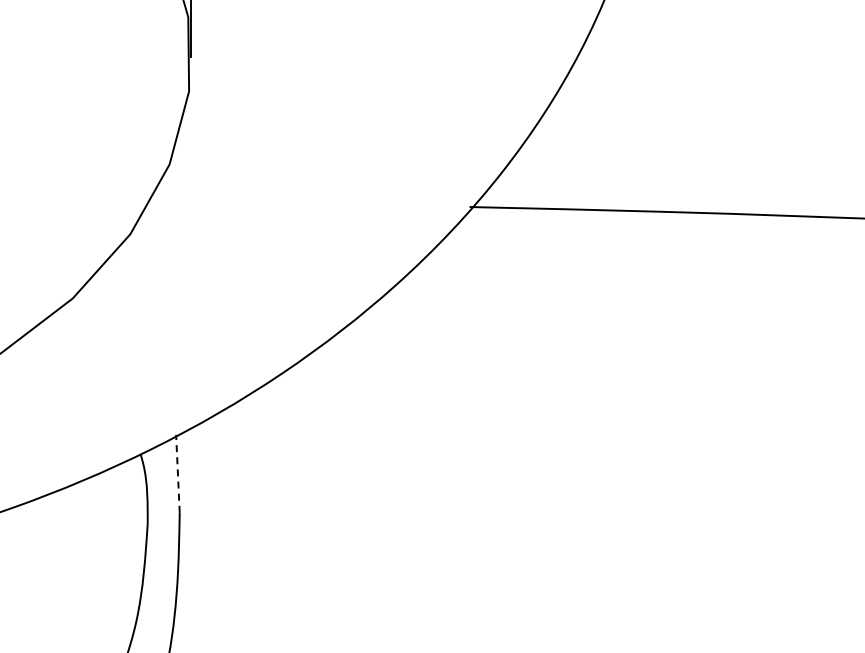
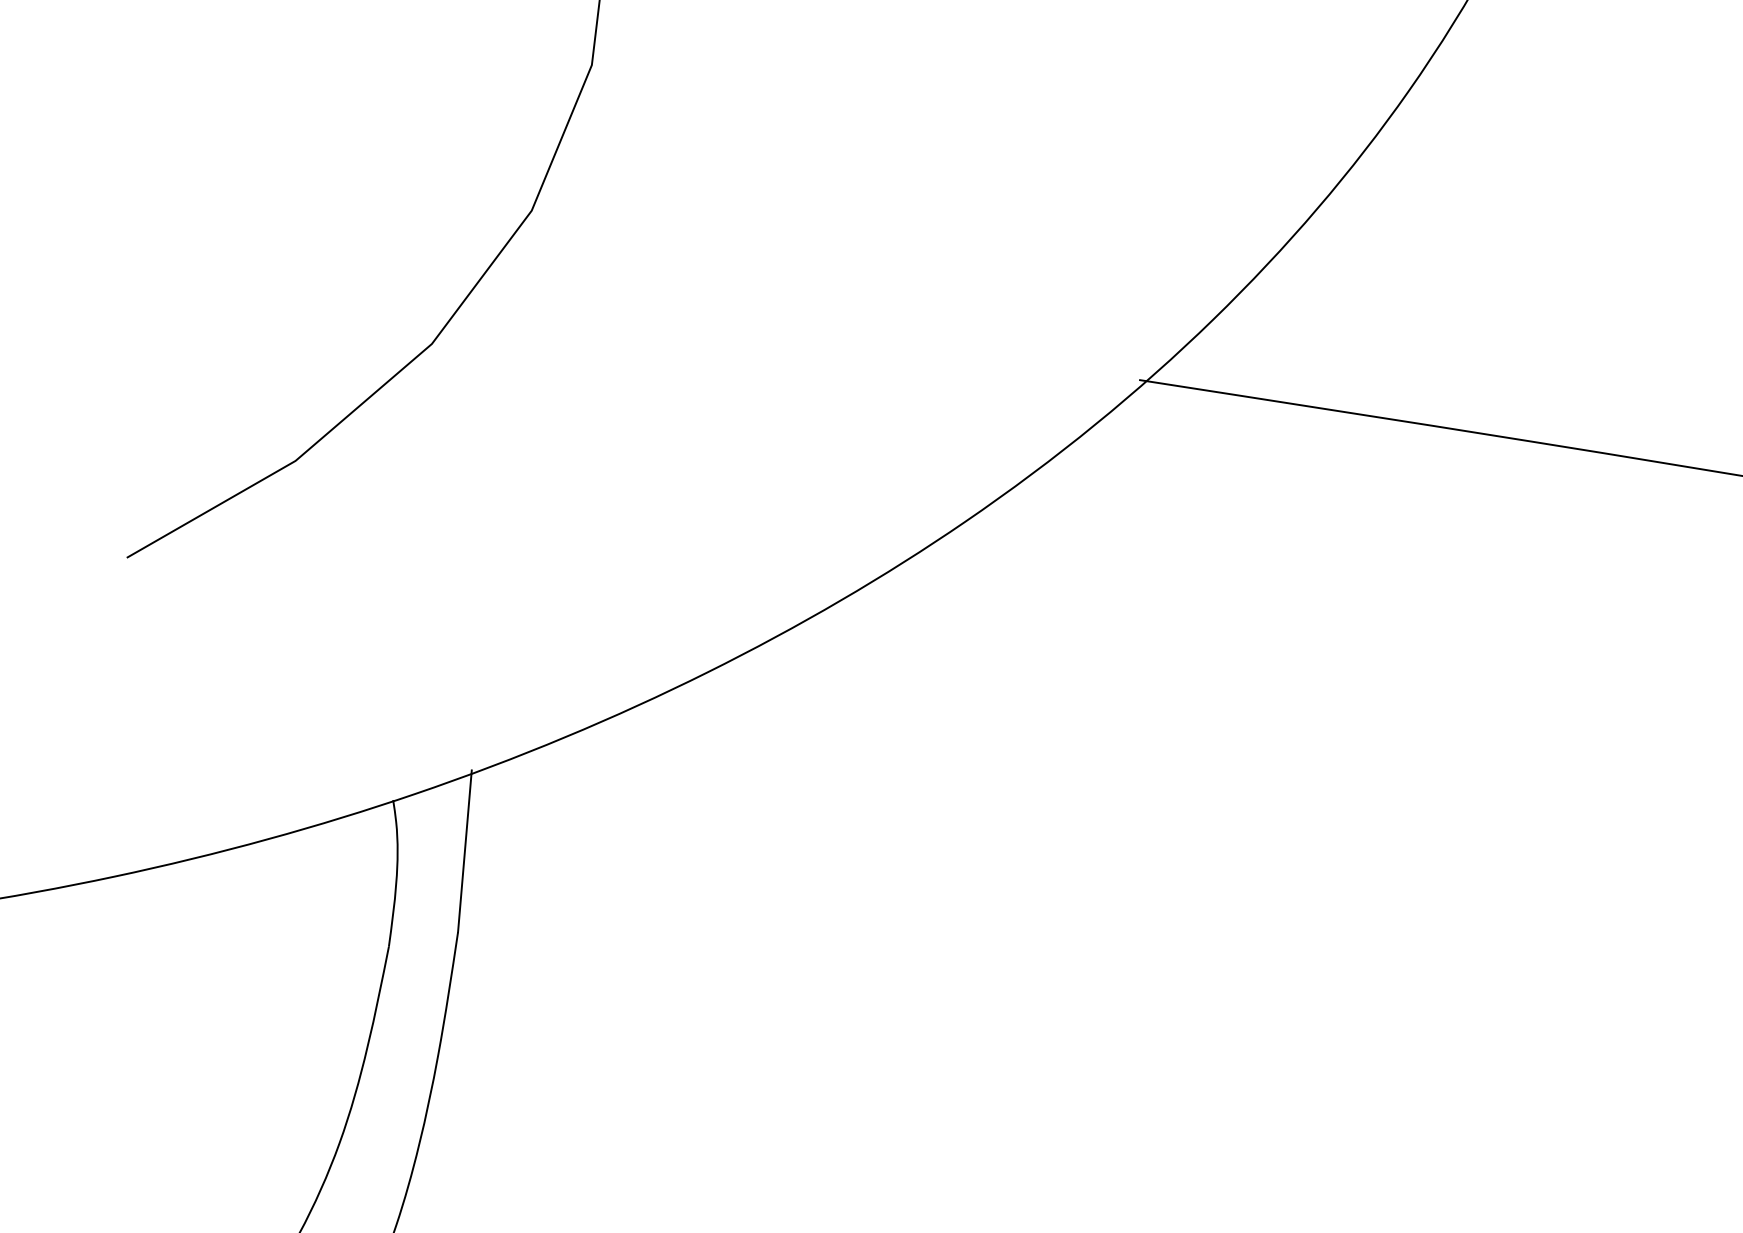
line: (177, 473) -> (464, 850), dashed -> solid

